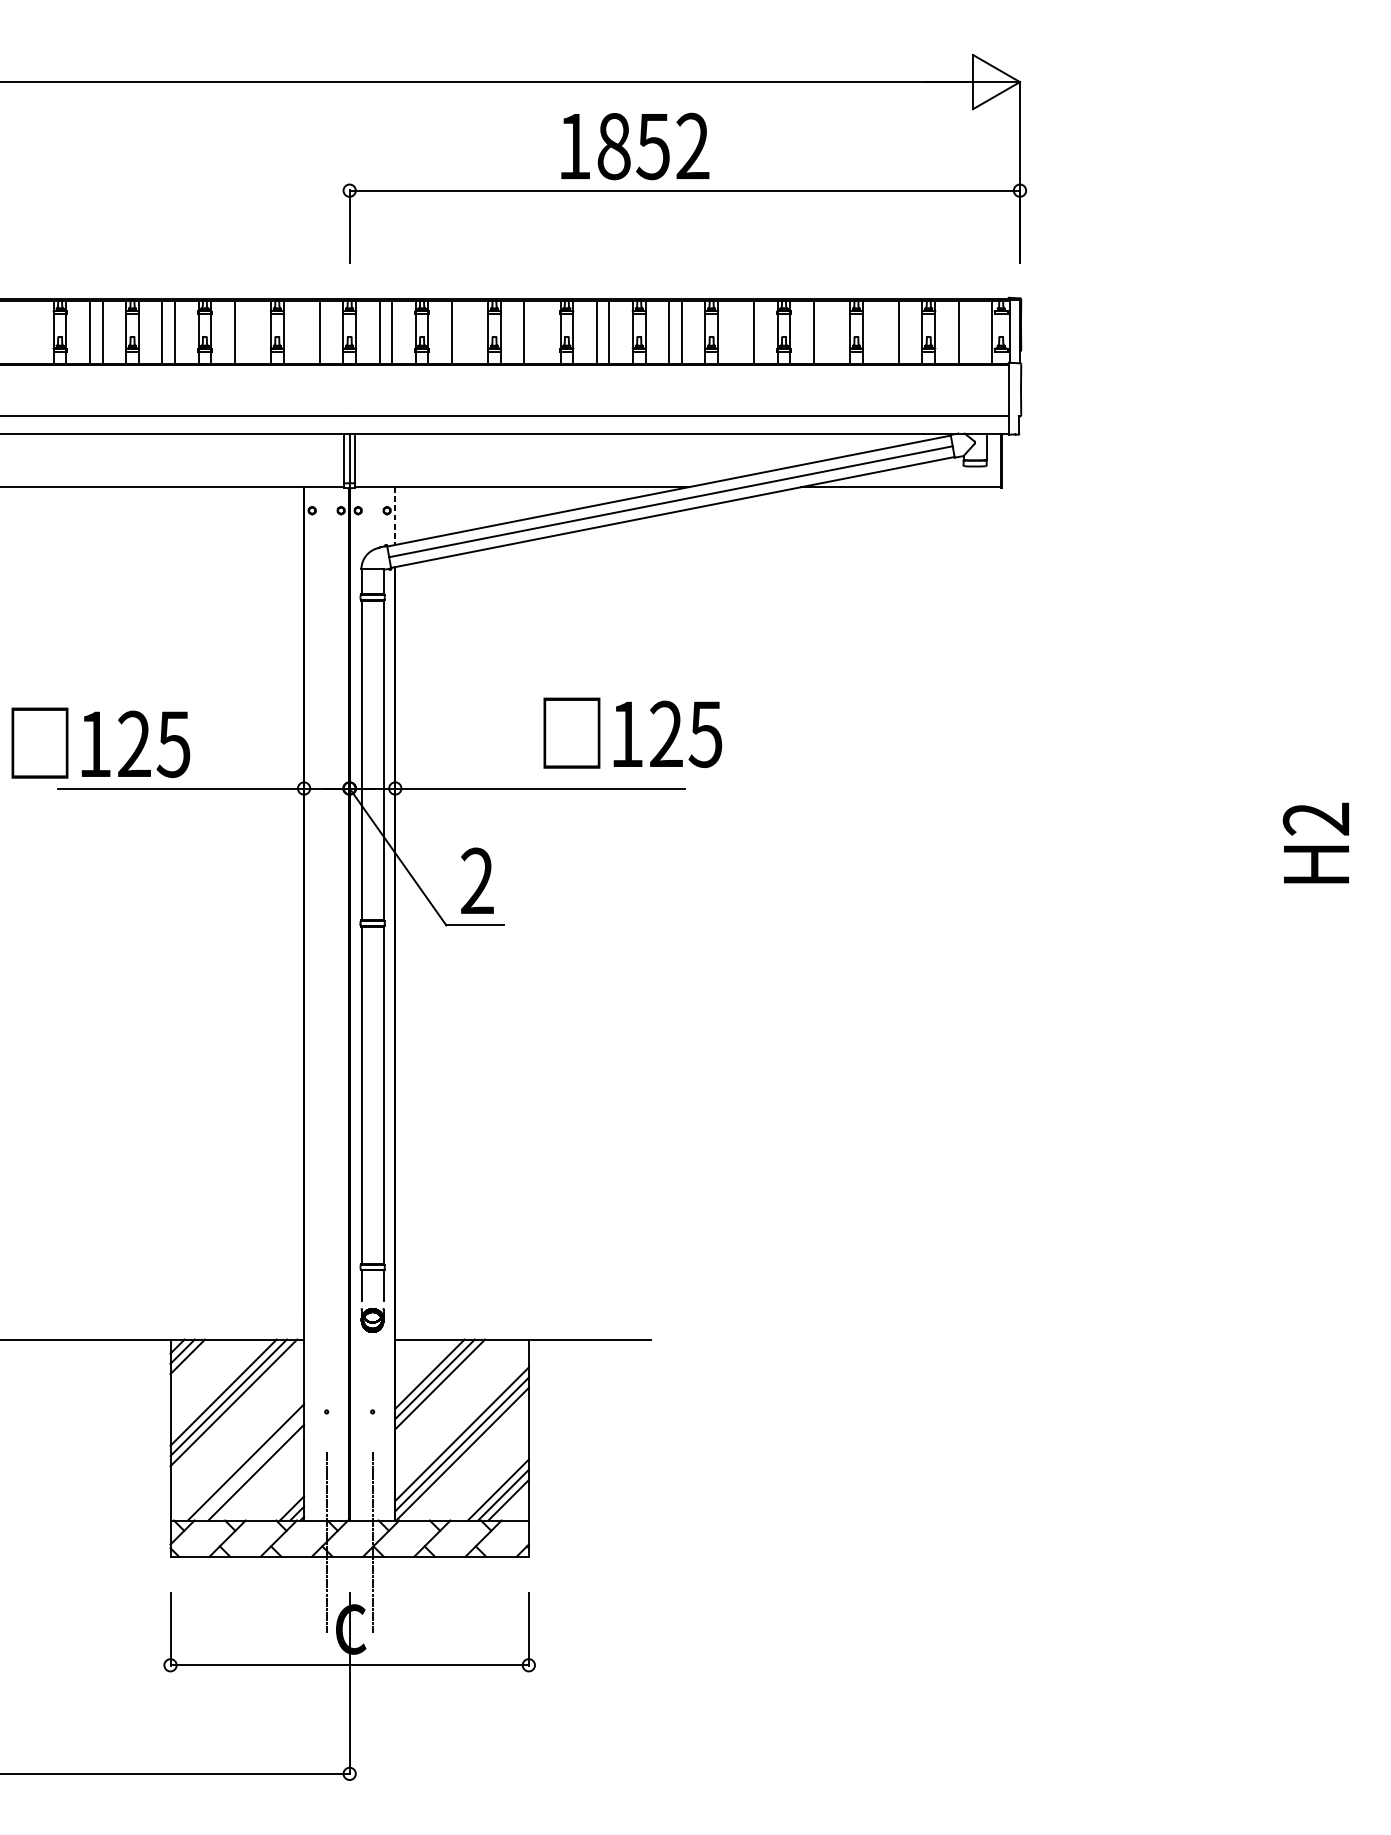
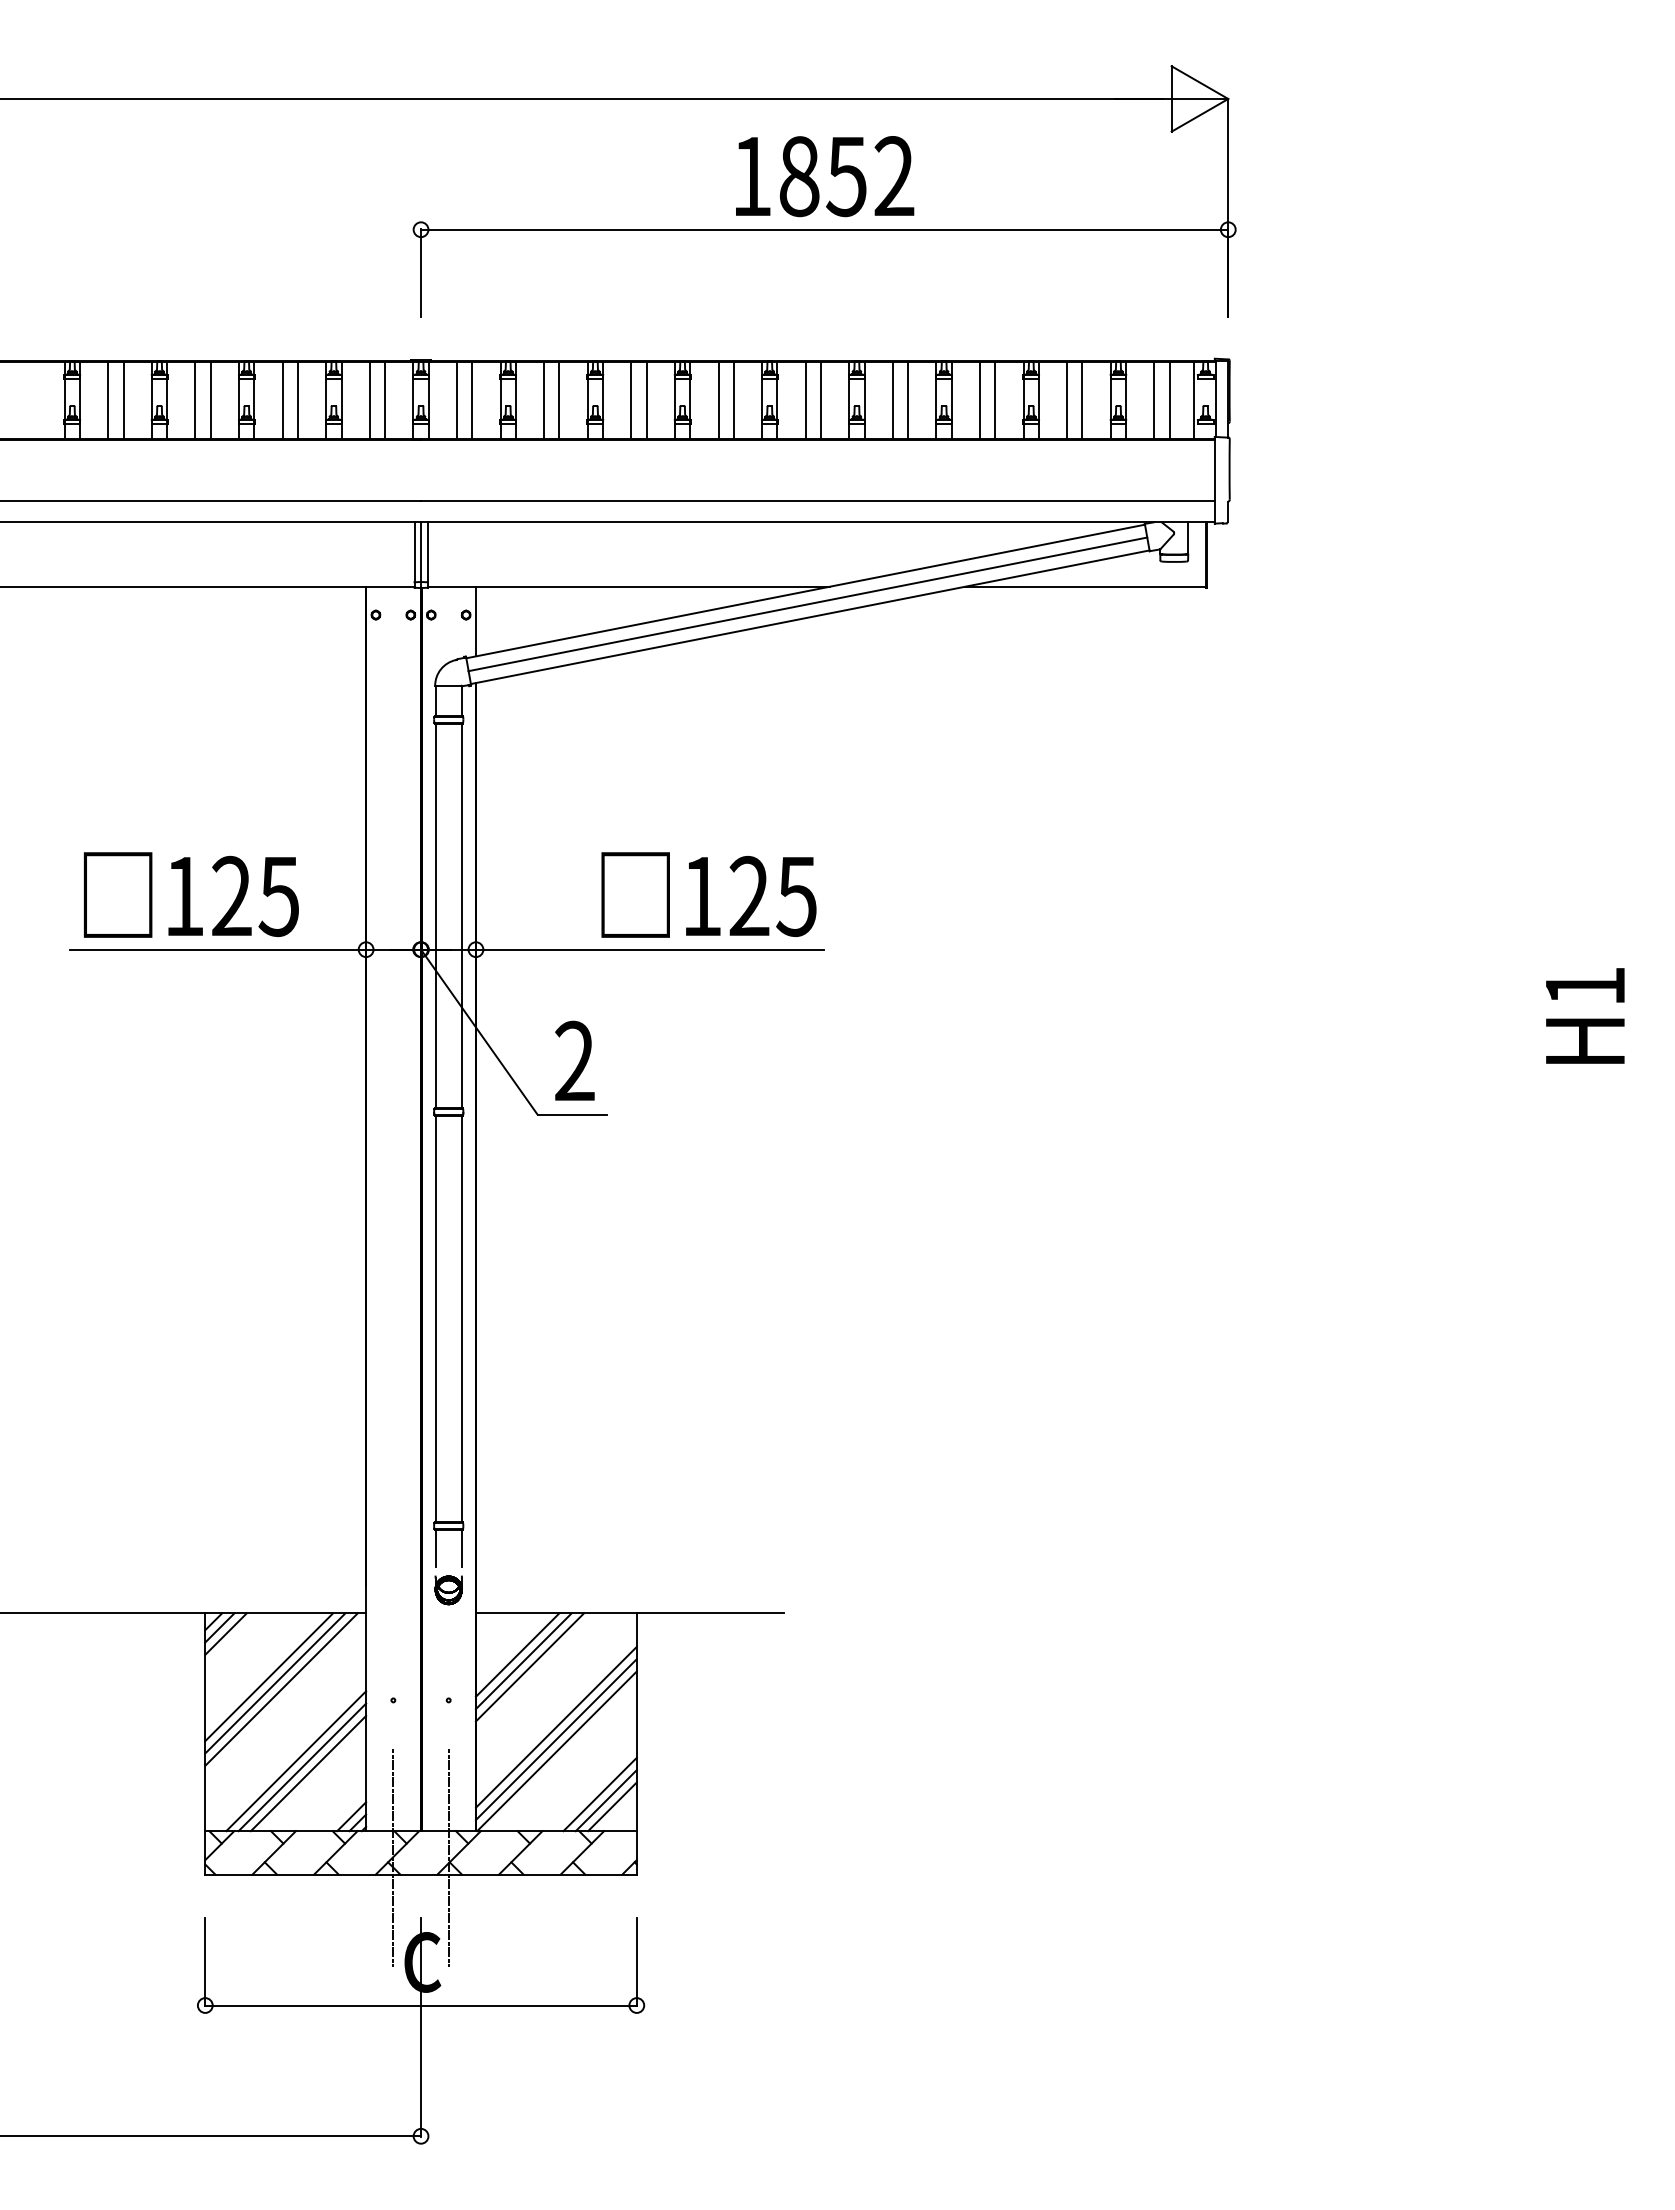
text: (635, 146) -> (825, 176), moved
line: (247, 332) -> (297, 400), added
line: (306, 332) -> (369, 400), added
line: (464, 332) -> (559, 400), added
line: (536, 332) -> (646, 400), added
line: (741, 332) -> (892, 400), added
line: (826, 332) -> (995, 400), added
line: (886, 332) -> (1067, 400), added
line: (971, 332) -> (1169, 400), added
line: (394, 516) -> (475, 621), dashed -> solid
text: (632, 732) -> (708, 894), moved
text: (100, 742) -> (191, 894), moved
text: (1315, 819) -> (1584, 986), H2 -> H1
line: (251, 1467) -> (302, 1767), added

